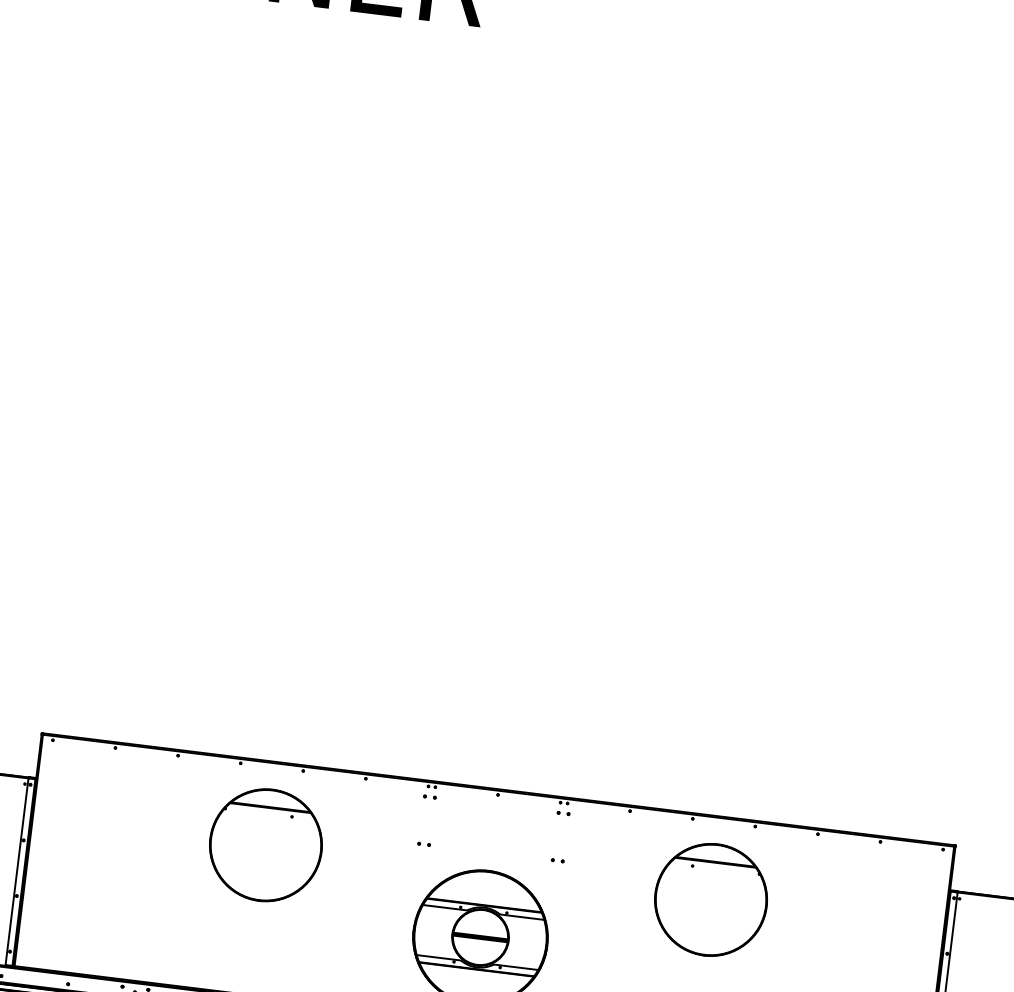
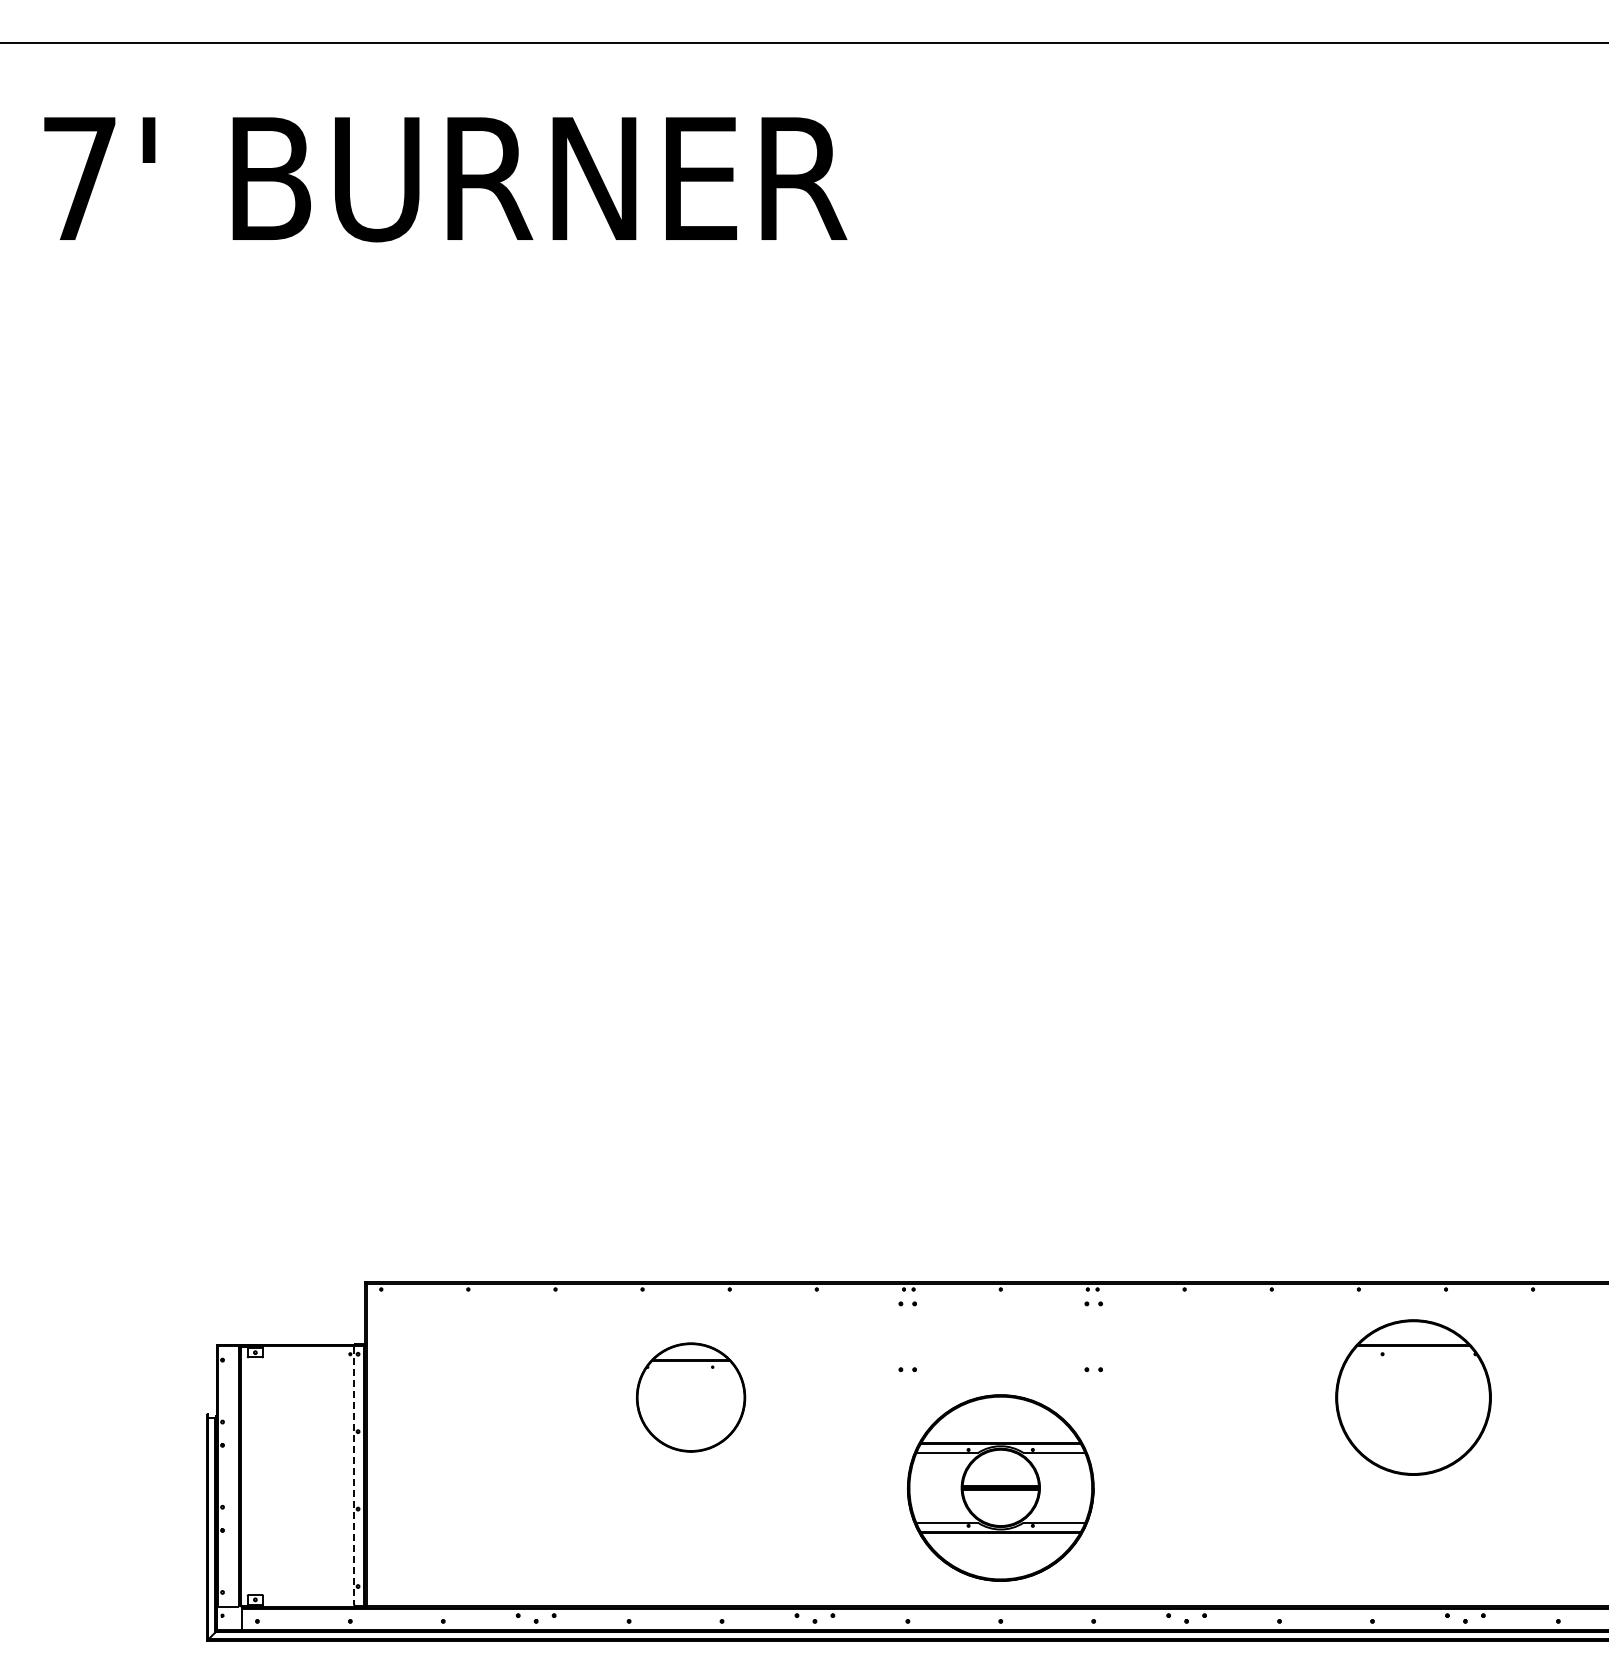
part: (265, 845) -> (690, 1397), size x0.7
line: (17, 871) -> (354, 1475), solid -> dashed
part: (711, 899) -> (1413, 1397), moved

